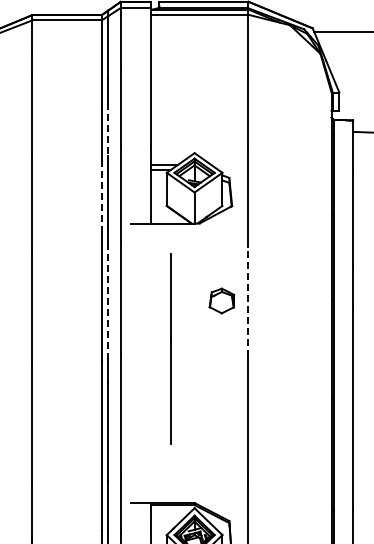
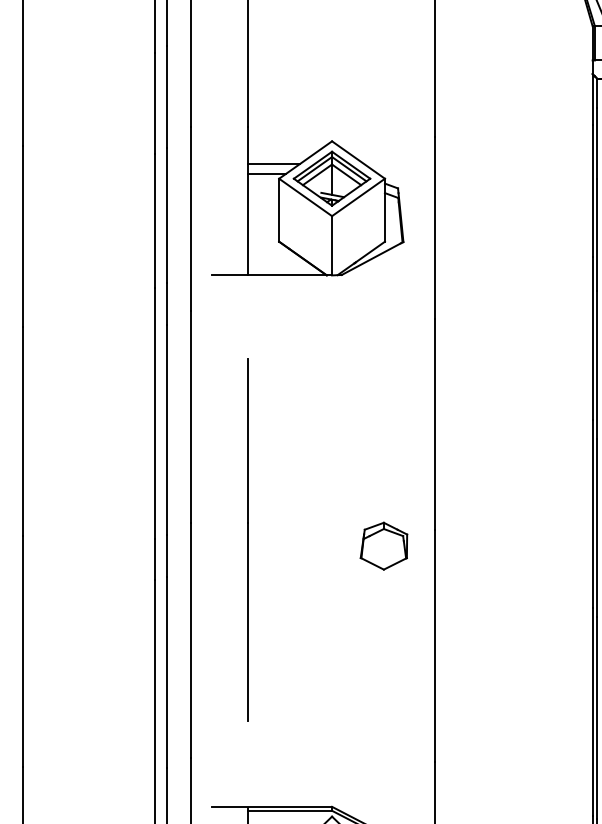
line: (108, 129) -> (168, 96), dashed -> solid
line: (101, 195) -> (154, 221), dashed -> solid
part: (221, 300) -> (383, 545), moved
line: (248, 301) -> (434, 423), dashed -> solid
line: (108, 304) -> (168, 429), dashed -> solid
line: (170, 348) -> (248, 539), moved

